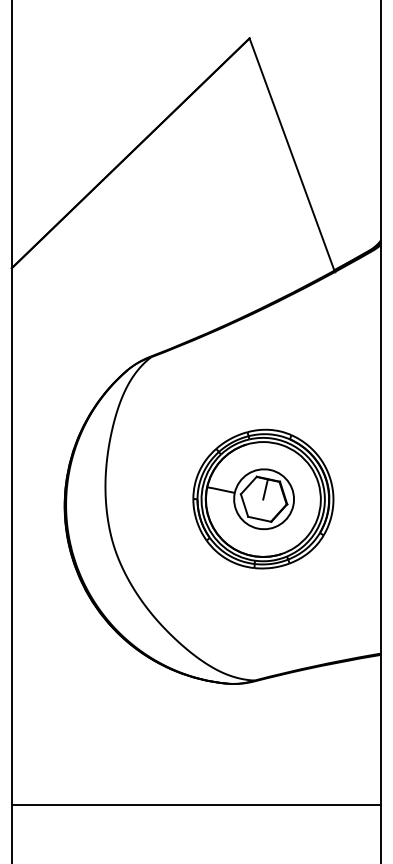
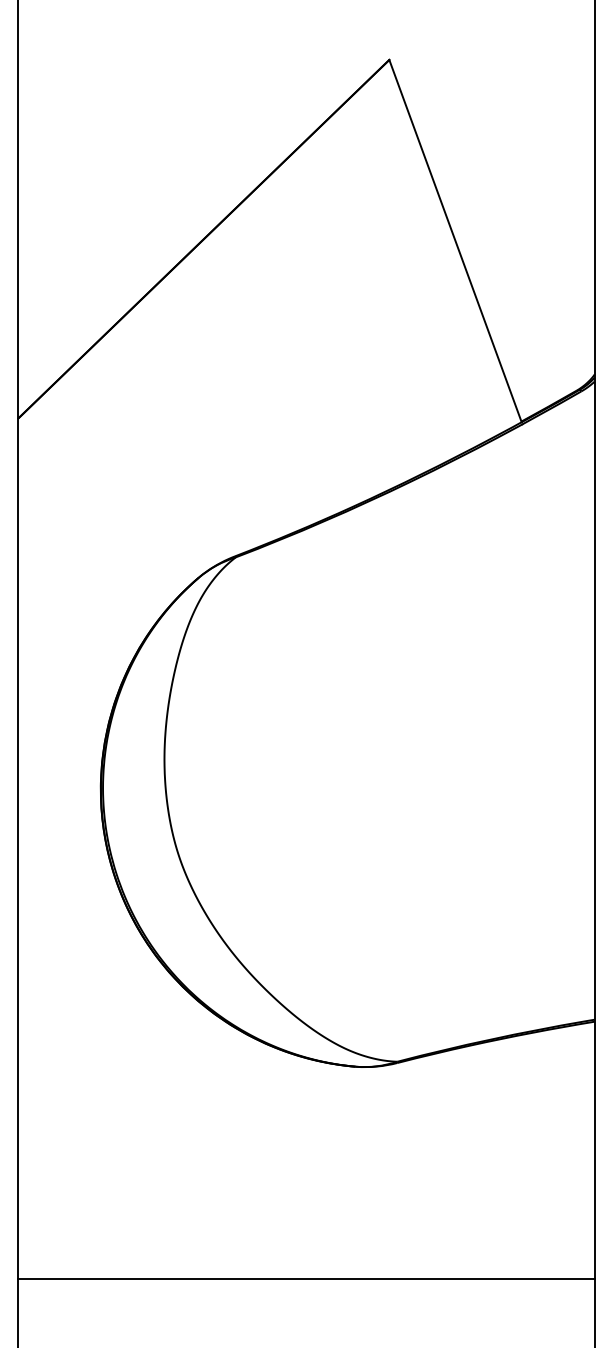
part: (263, 498) -> (411, 777), removed
line: (196, 805) -> (306, 1280), moved

